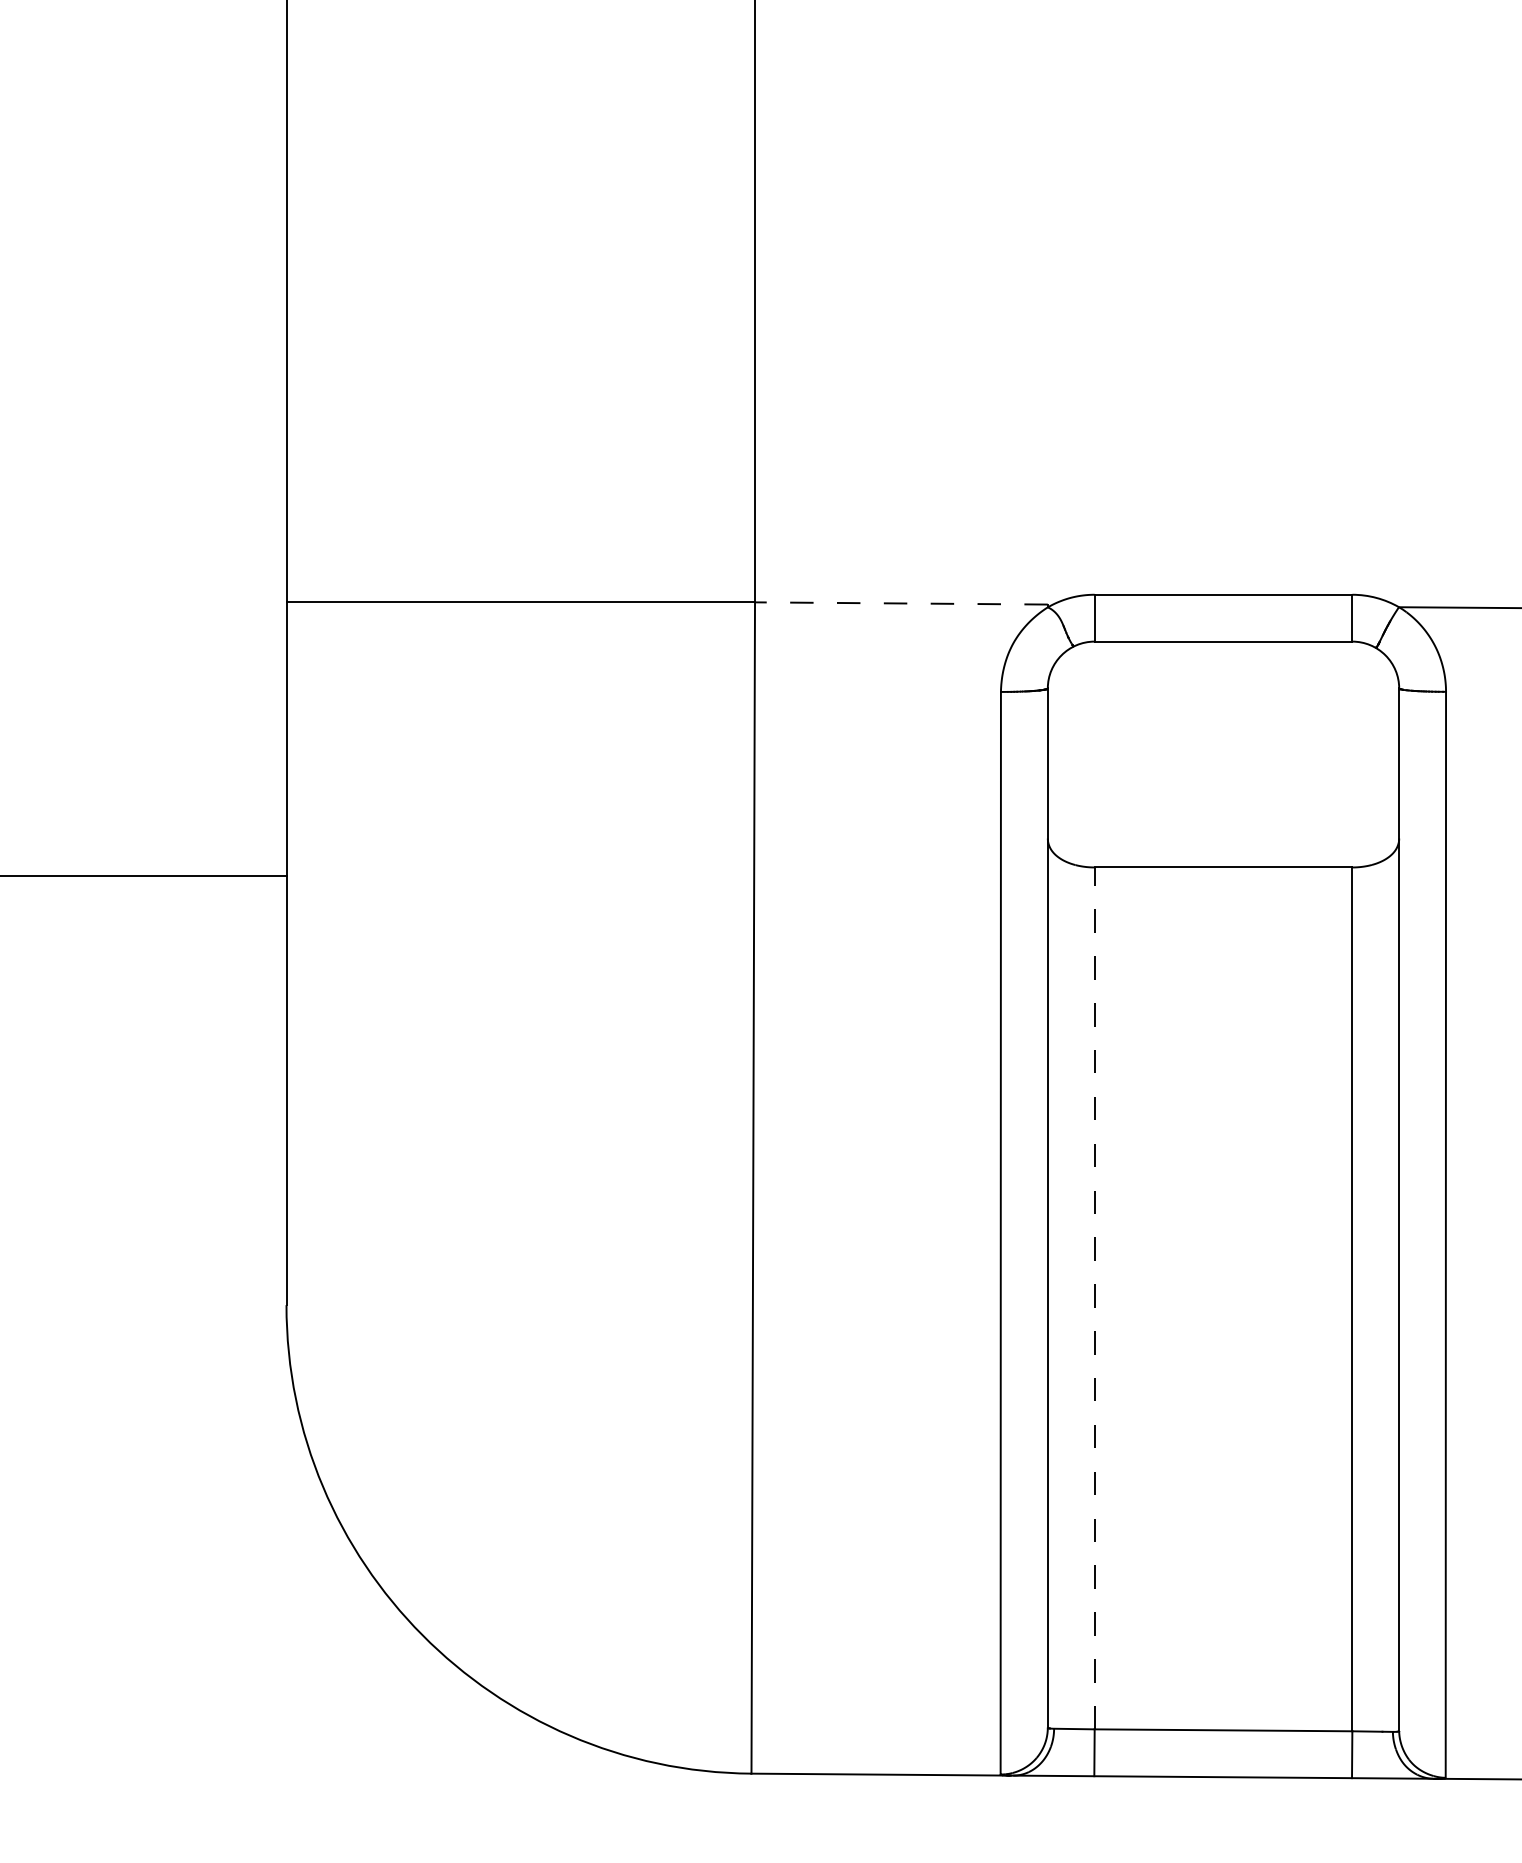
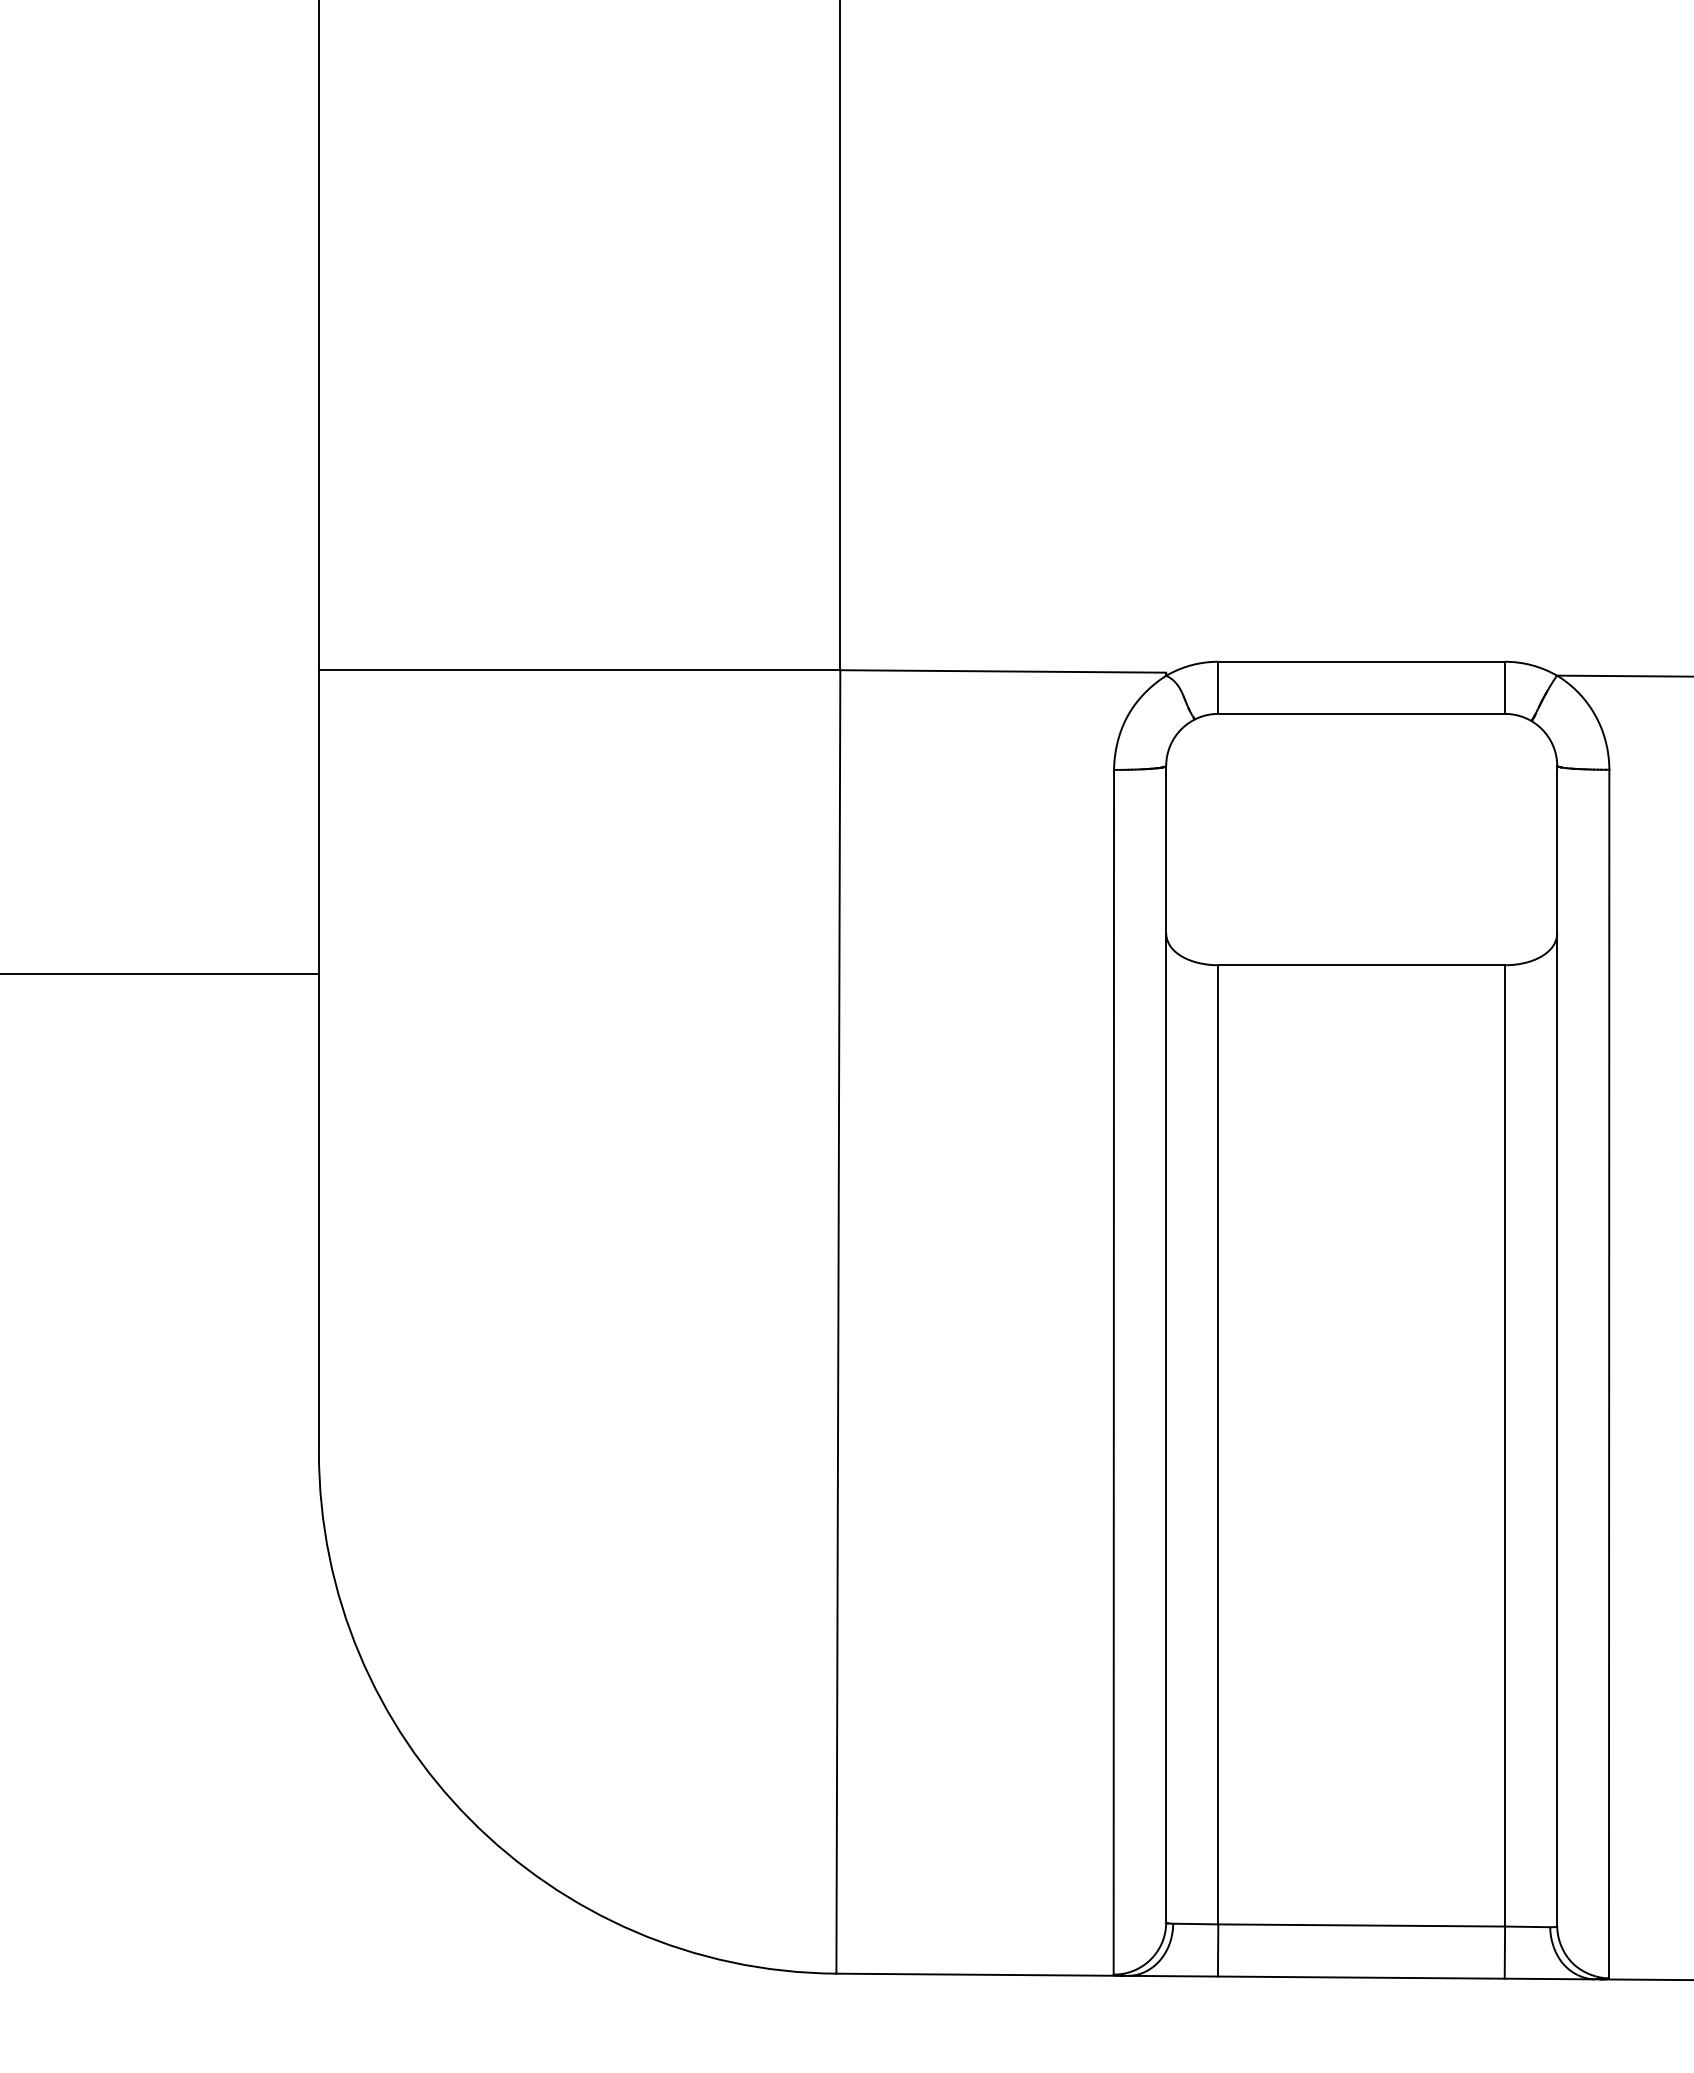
line: (901, 603) -> (1003, 671), dashed -> solid
line: (1094, 1298) -> (1218, 1444), dashed -> solid

